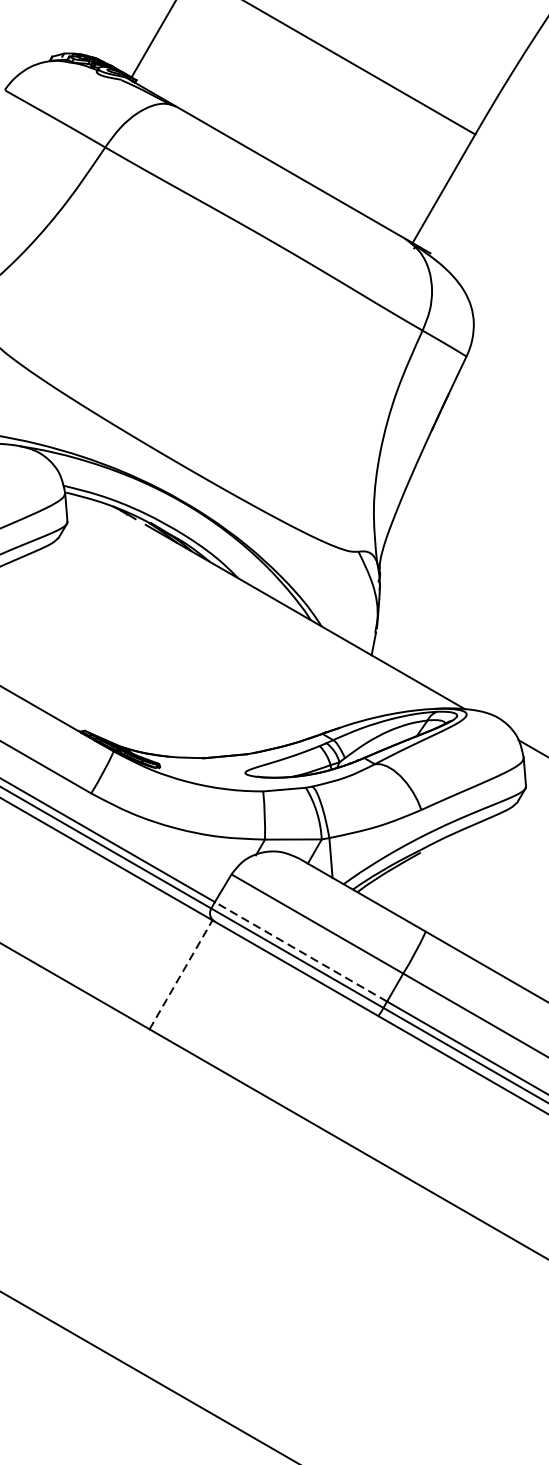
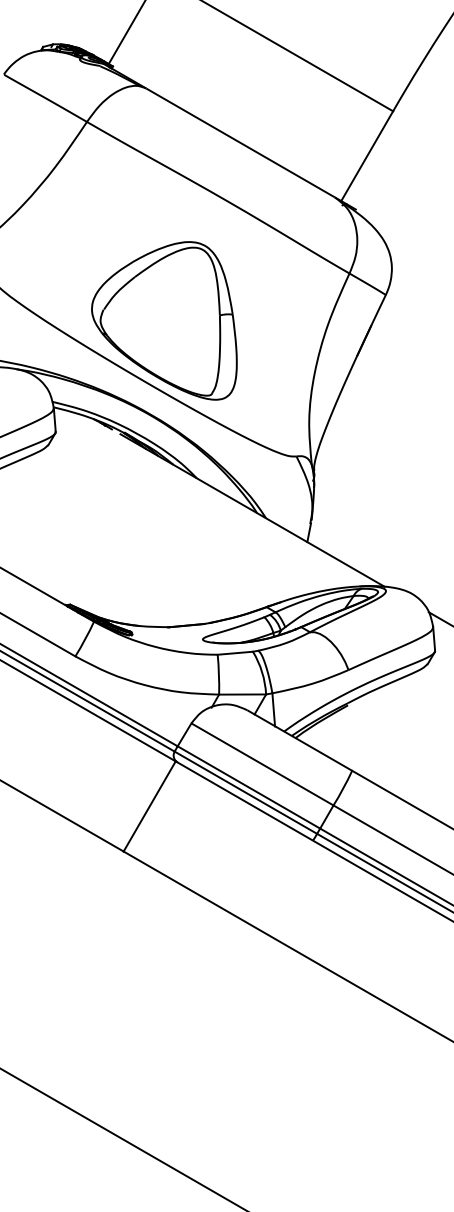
part: (198, 387) -> (164, 320), added
line: (300, 951) -> (248, 787), dashed -> solid
line: (180, 974) -> (149, 806), dashed -> solid

